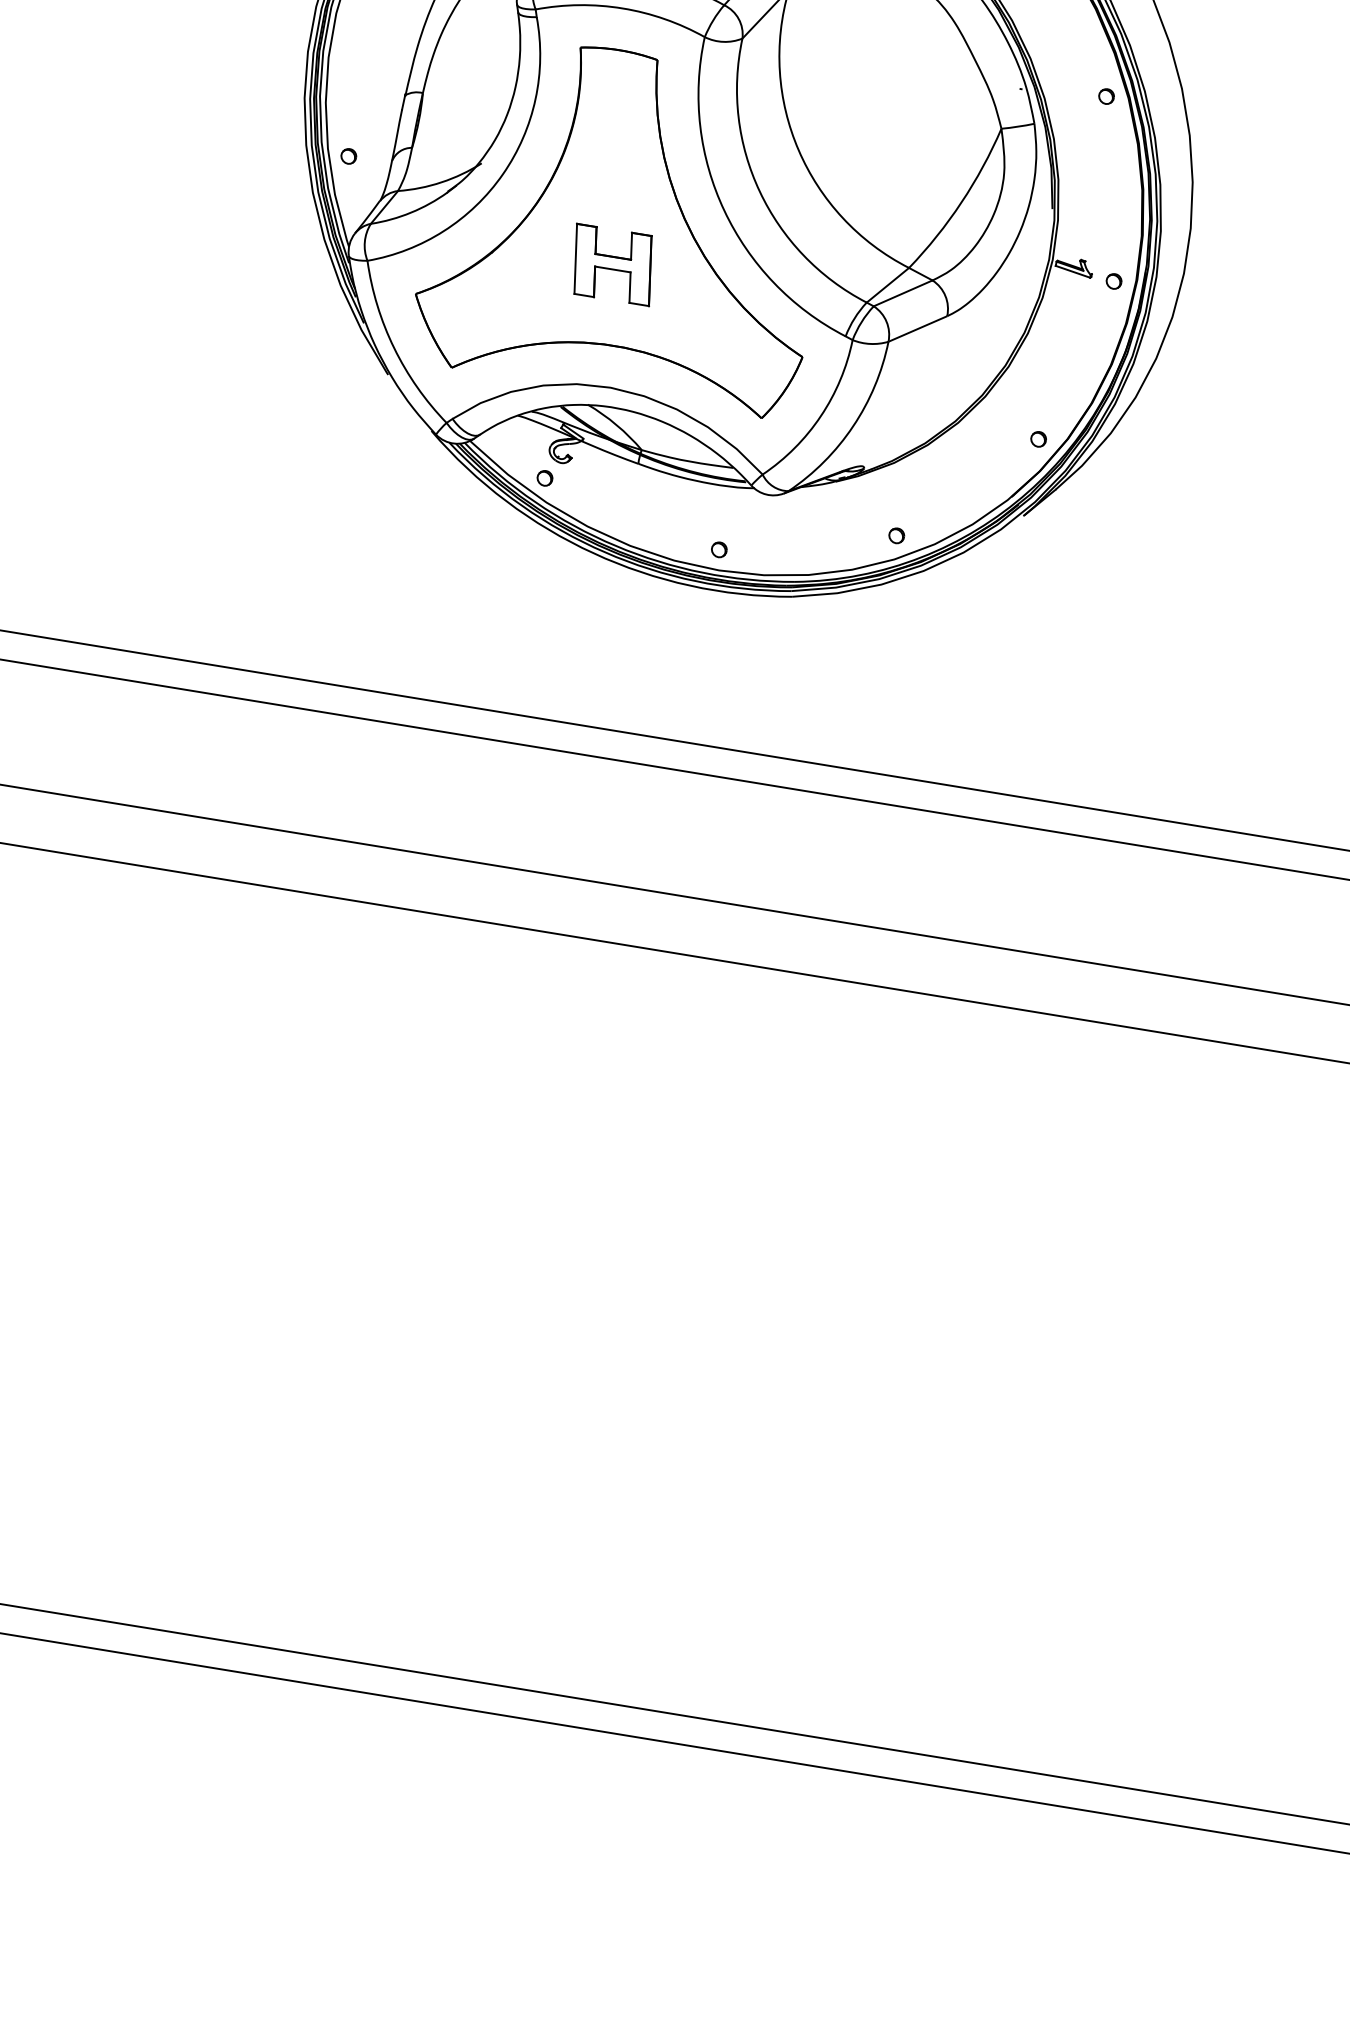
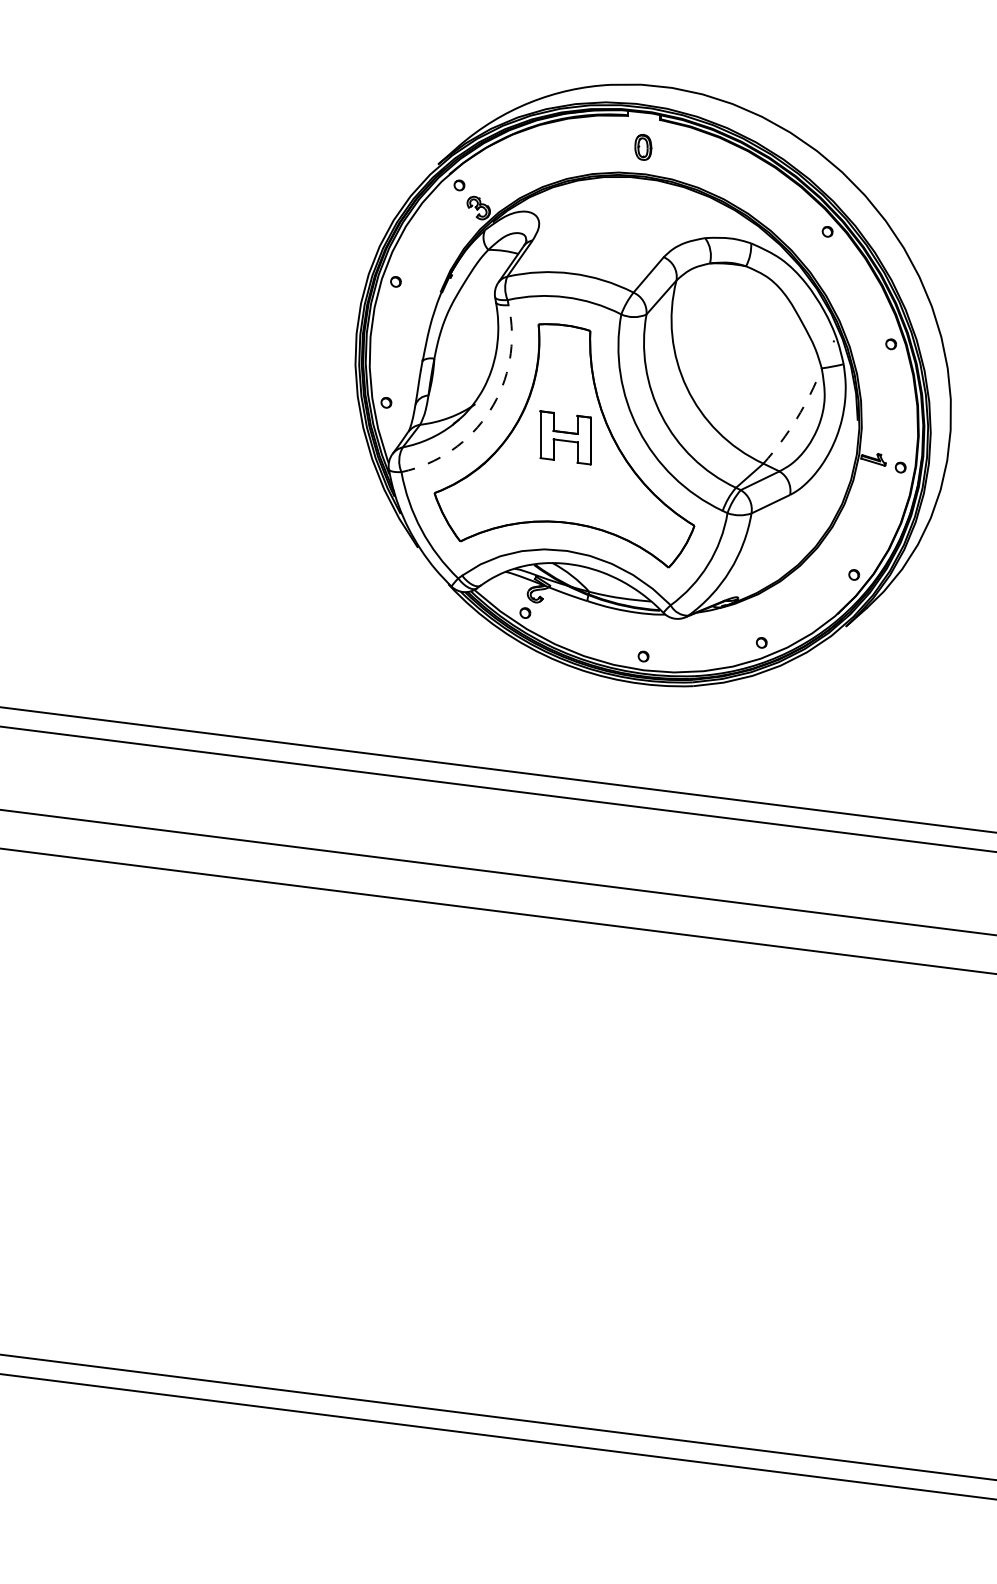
arc: (502, 175) -> (489, 411), solid -> dashed
arc: (960, 202) -> (796, 418), solid -> dashed
part: (612, 264) -> (565, 437), moved

